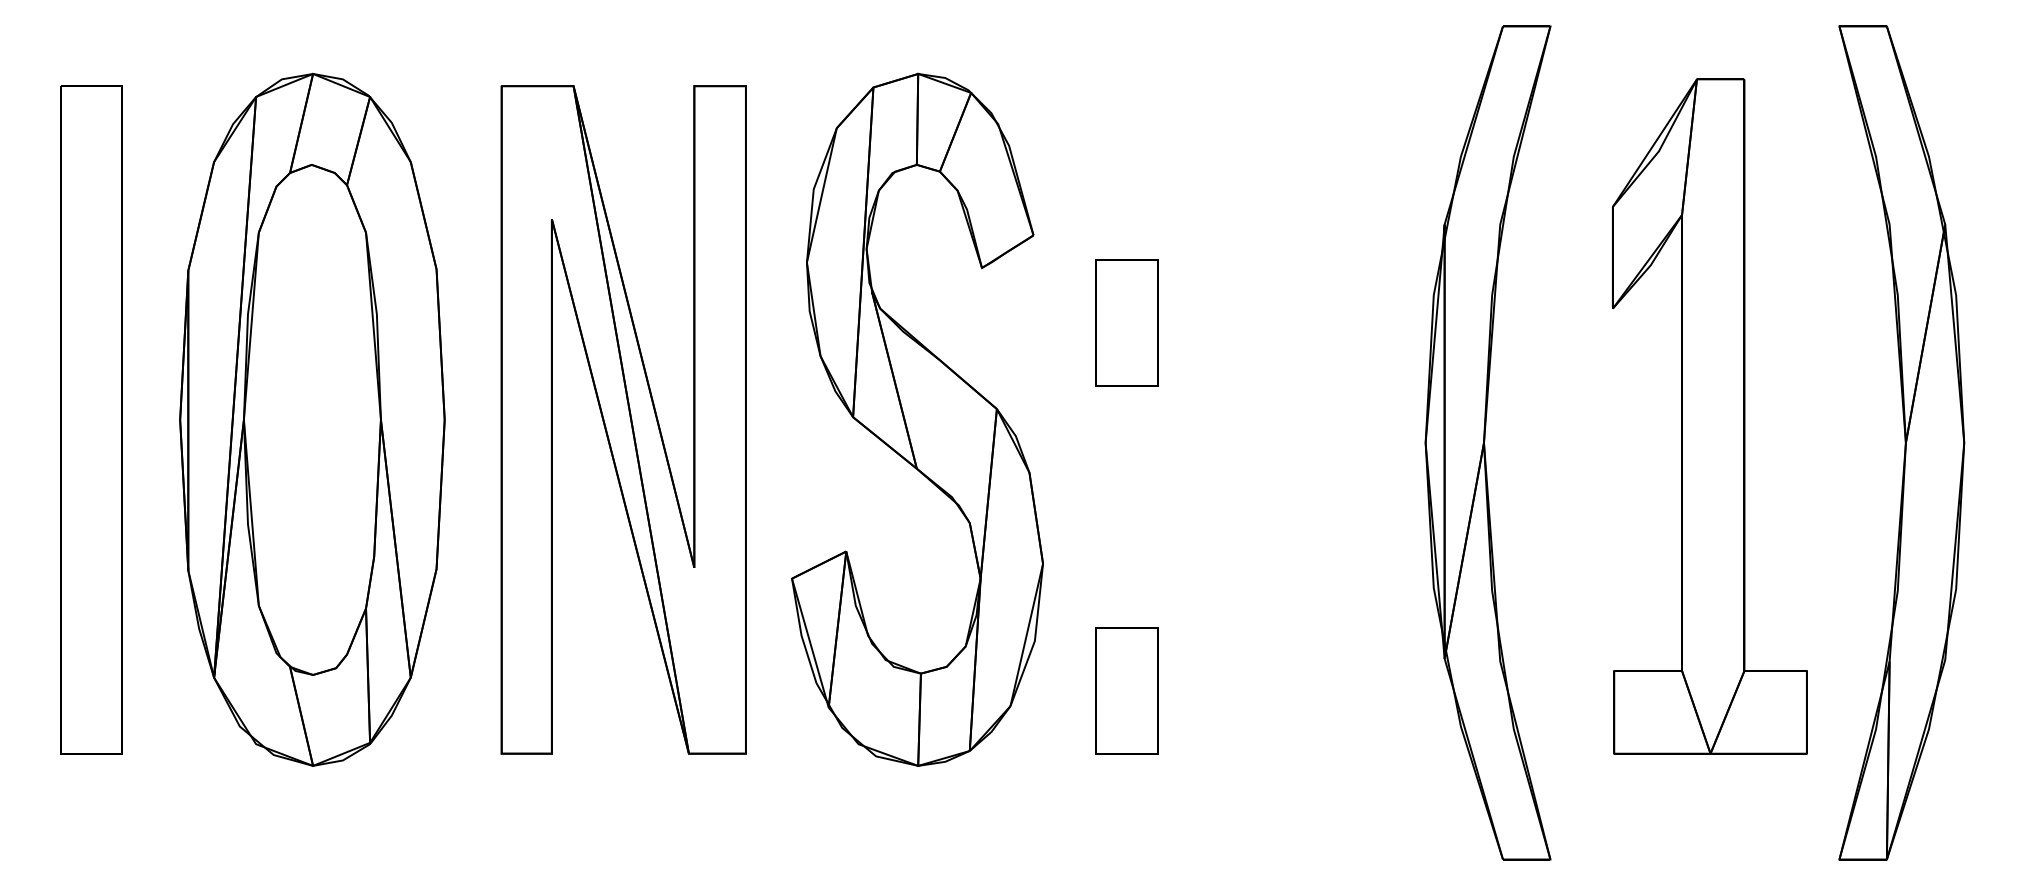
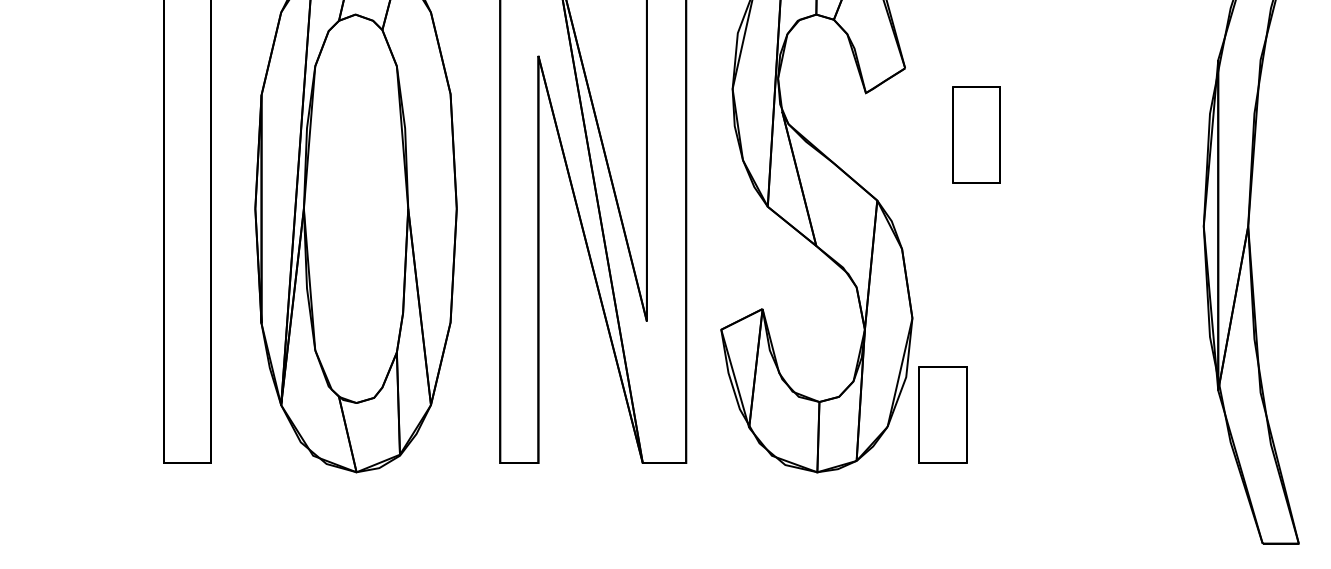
part: (1126, 690) -> (942, 414), moved

